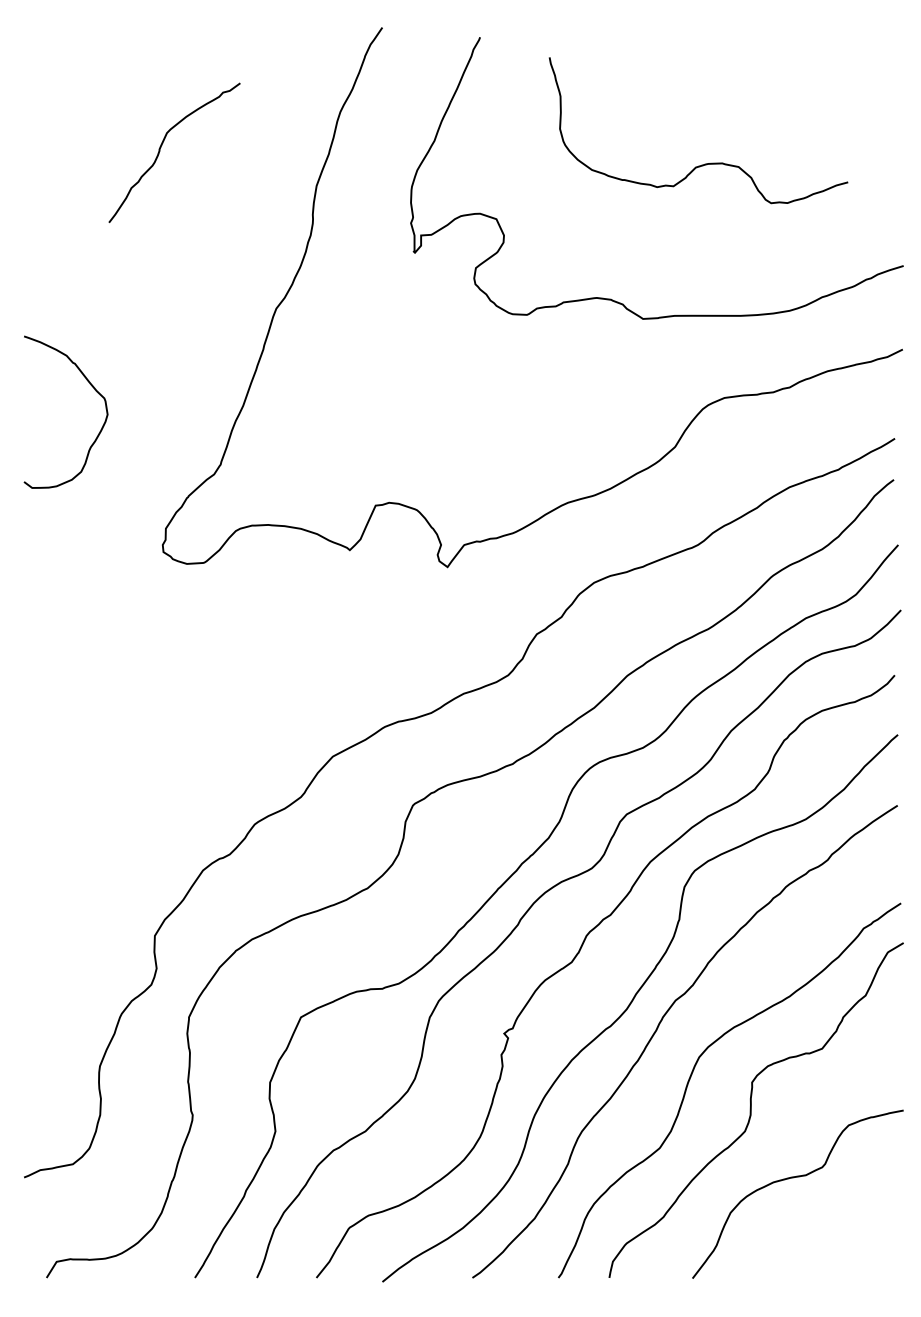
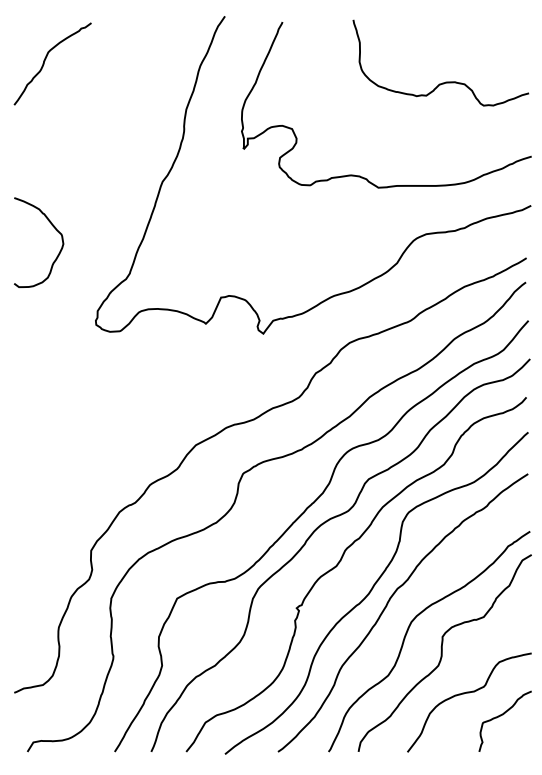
curve: (163, 145) -> (46, 59), moved
curve: (706, 162) -> (445, 81), moved
curve: (854, 1216) -> (502, 715), added

